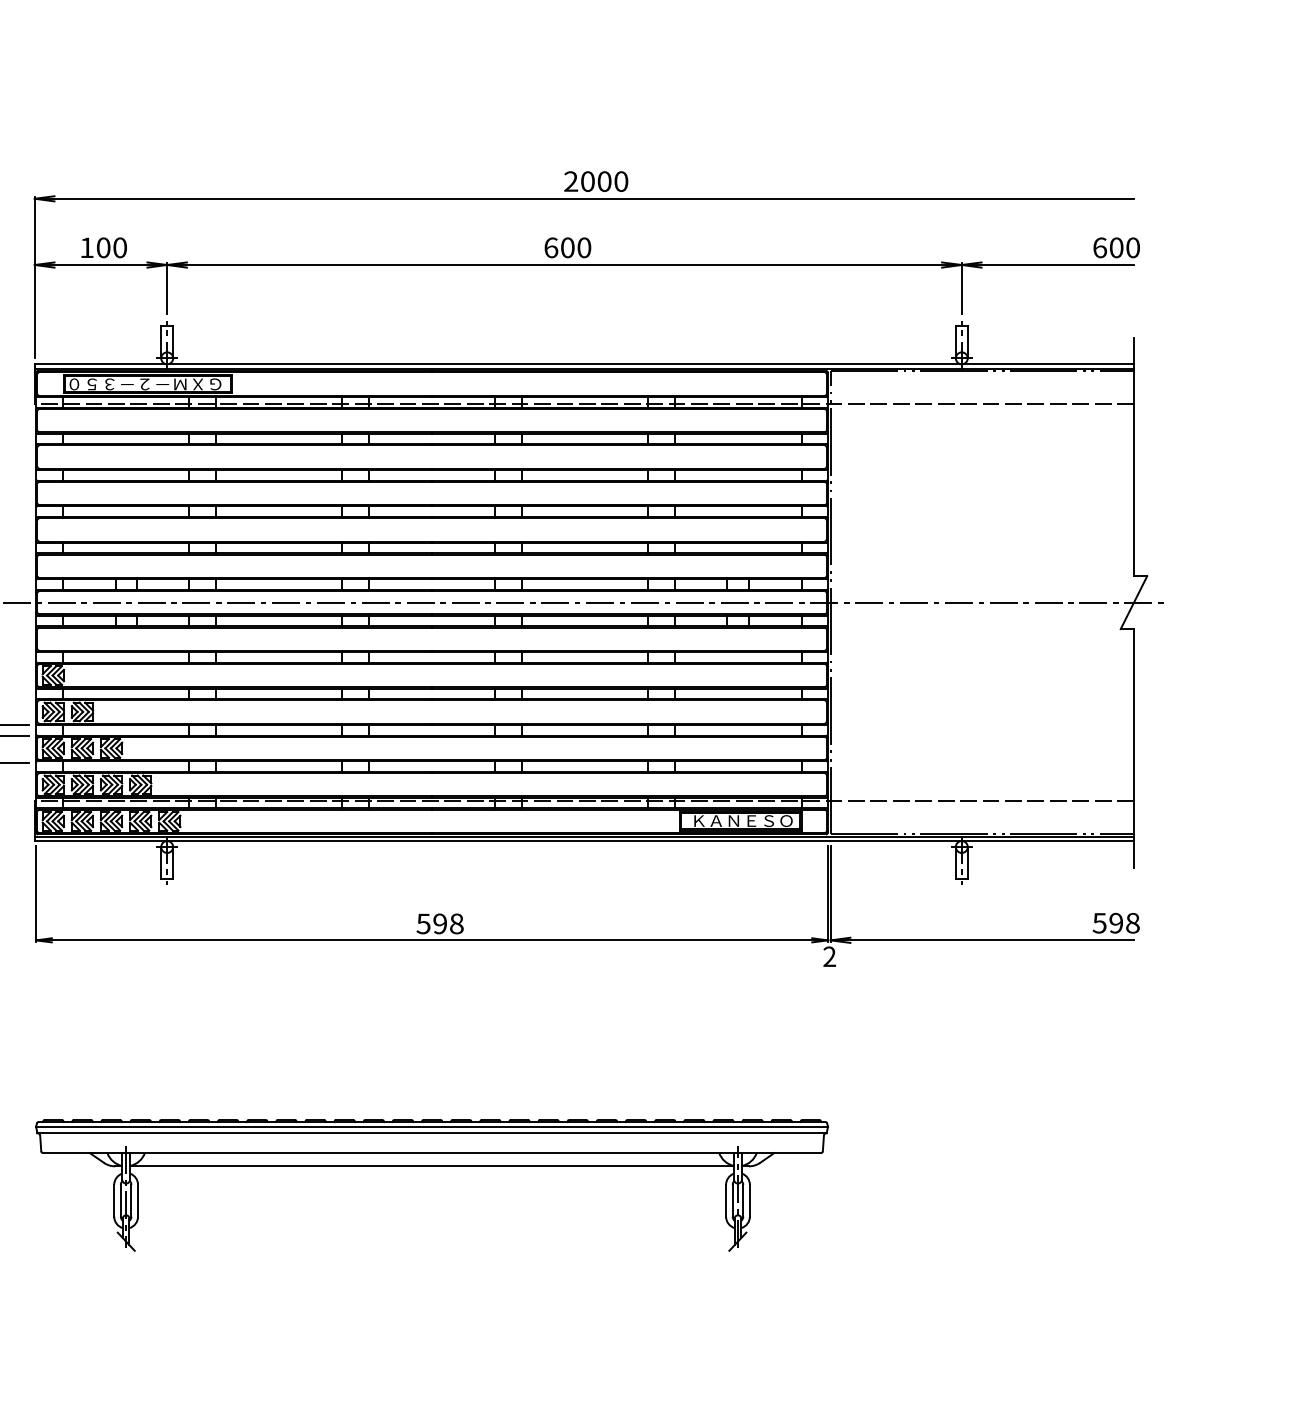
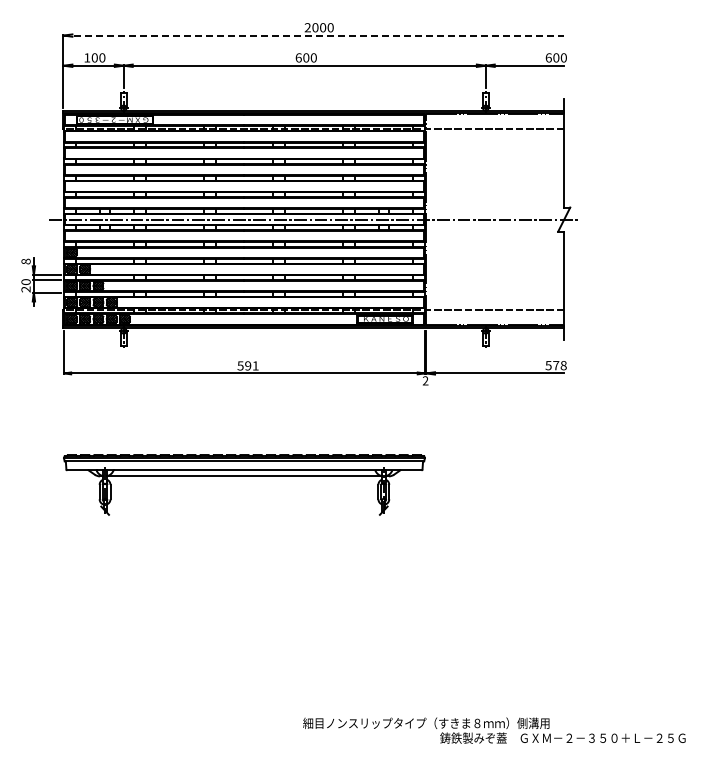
line: (585, 198) -> (314, 35), solid -> dashed
text: (456, 922) -> (255, 365), 598 -> 591
text: (1116, 922) -> (556, 365), 598 -> 578

